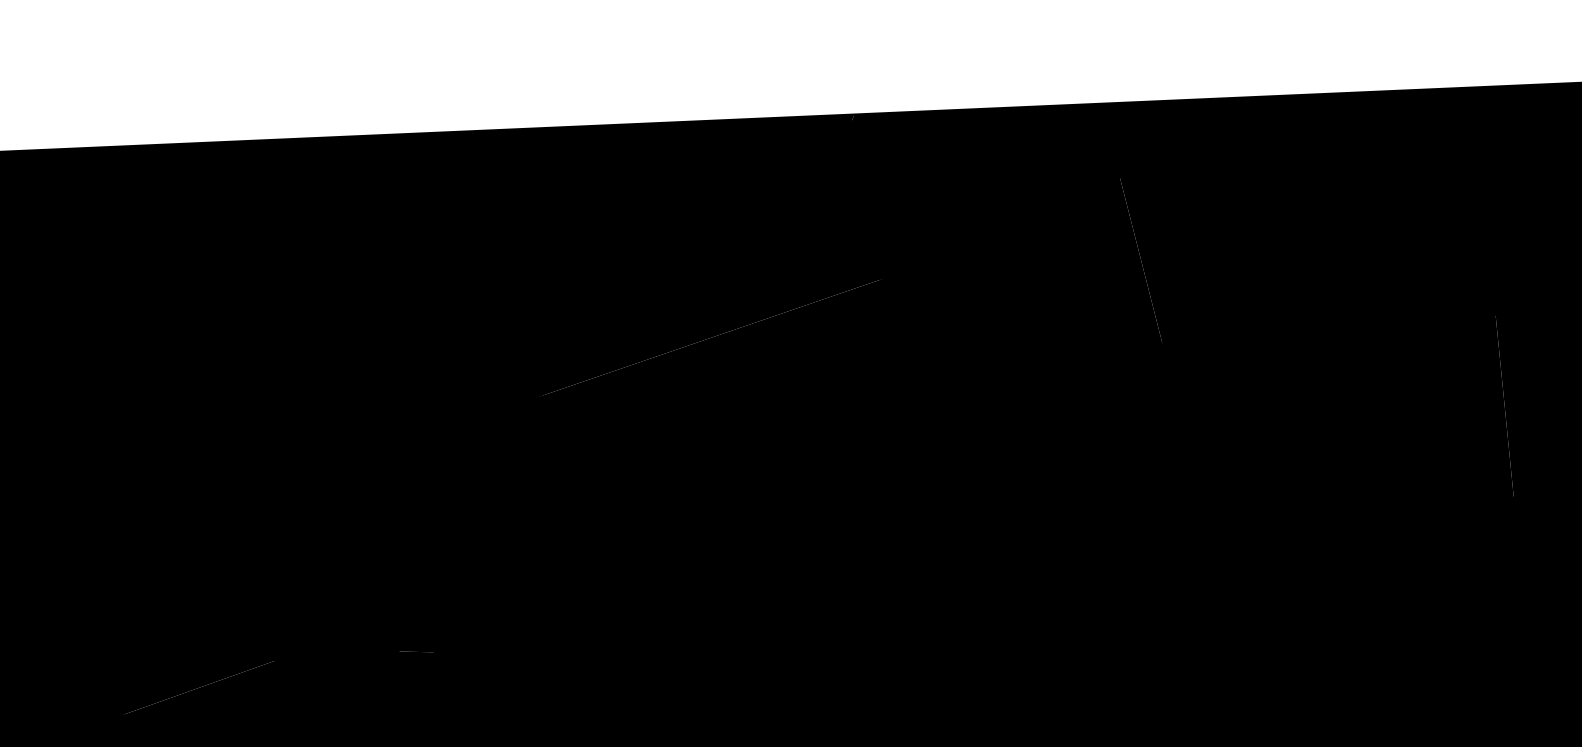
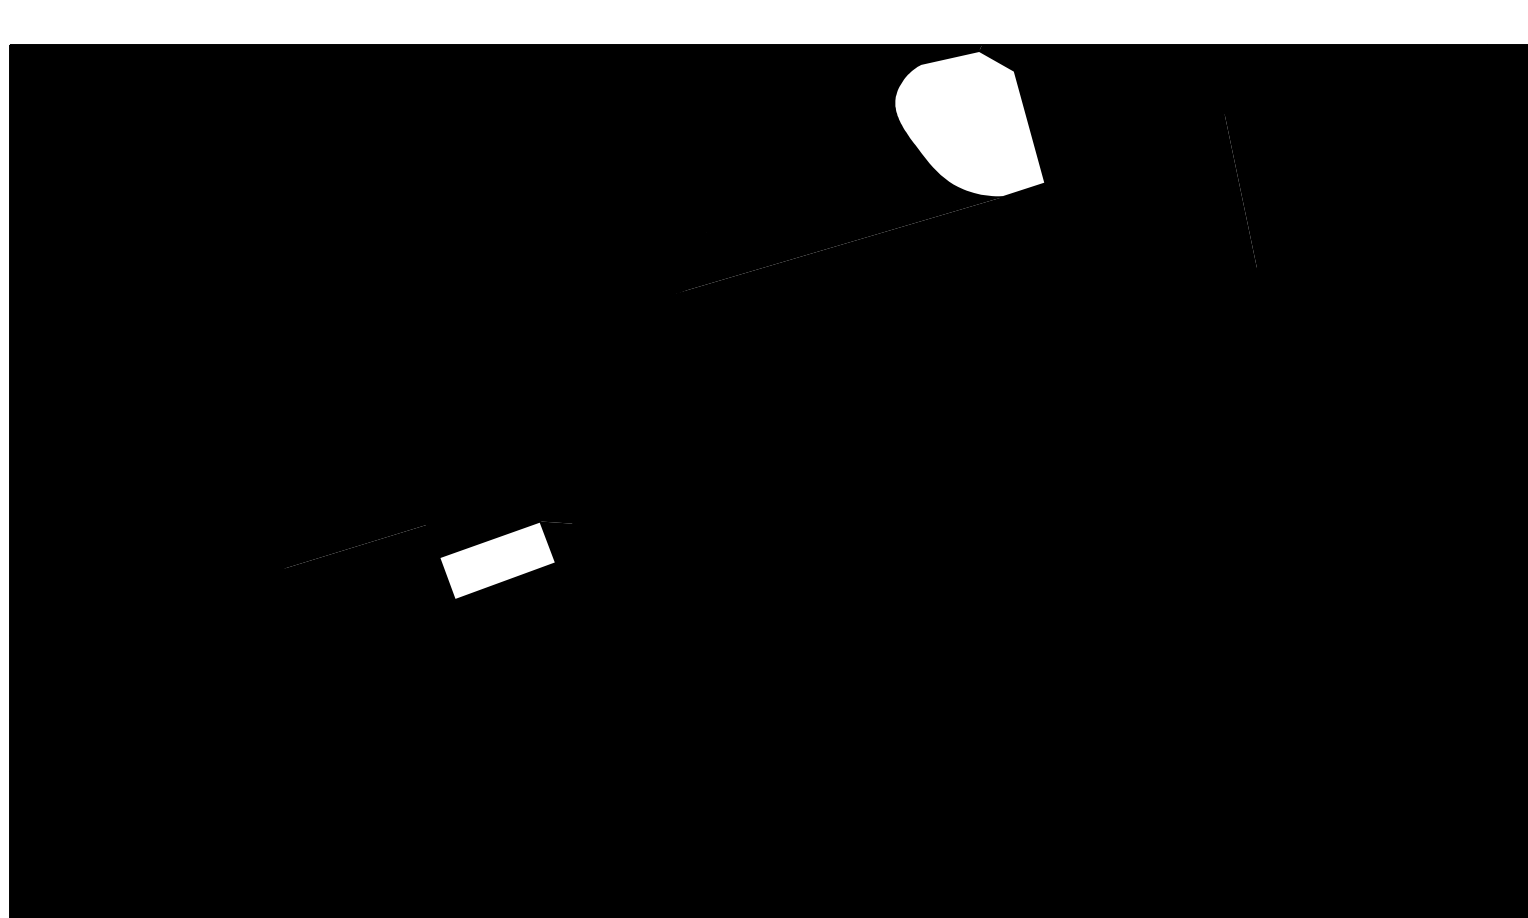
fill: (844, 200) -> (969, 123), removed
fill: (354, 695) -> (497, 560), removed

